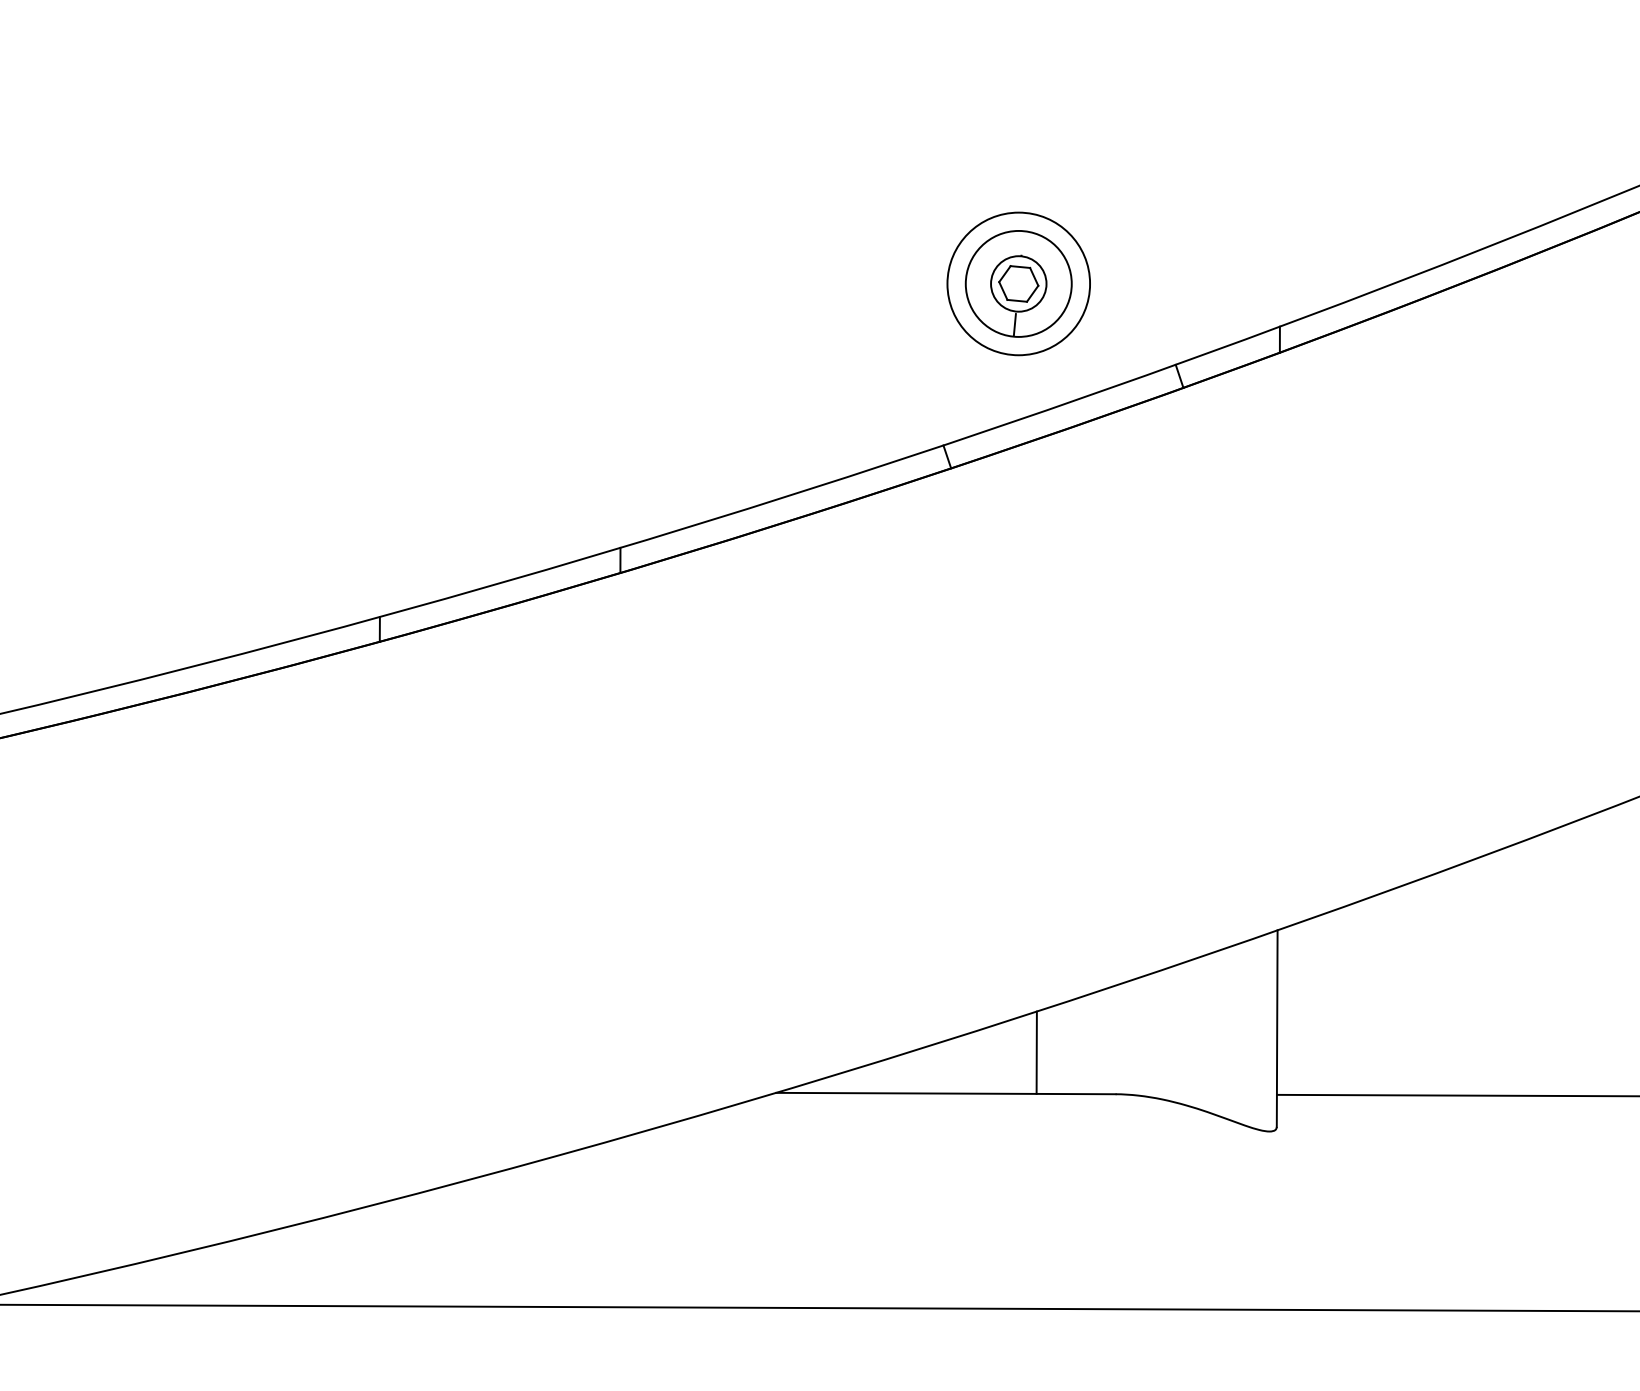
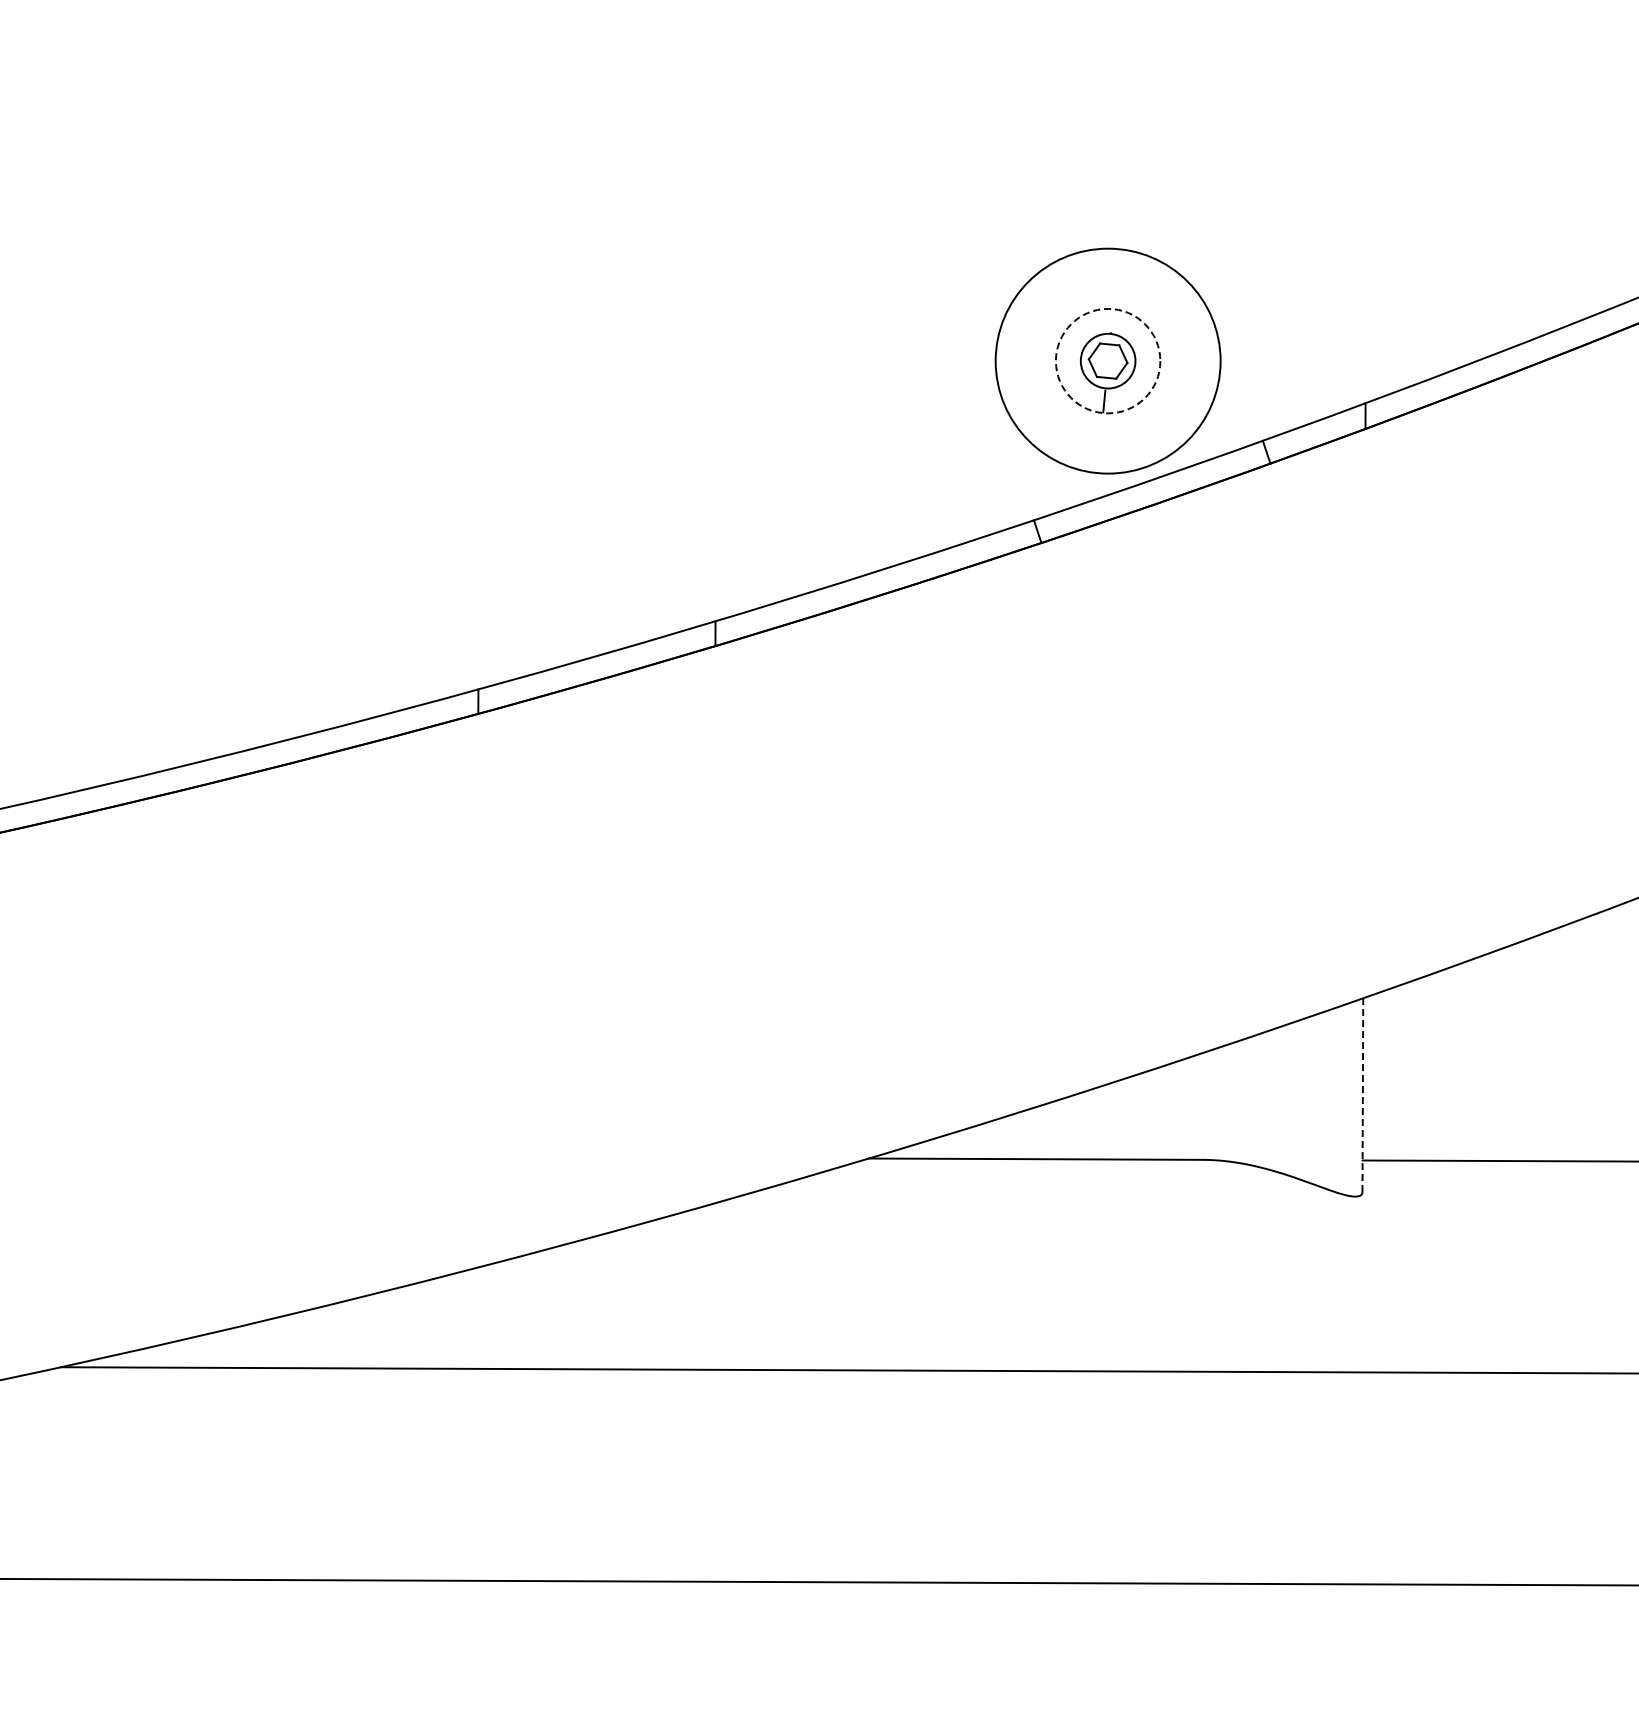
circle: (1018, 283) -> (1107, 360), size x1.6
circle: (1018, 283) -> (1107, 360), solid -> dashed
line: (1276, 1028) -> (1362, 1095), solid -> dashed
line: (1036, 1052) -> (1125, 1118), removed

